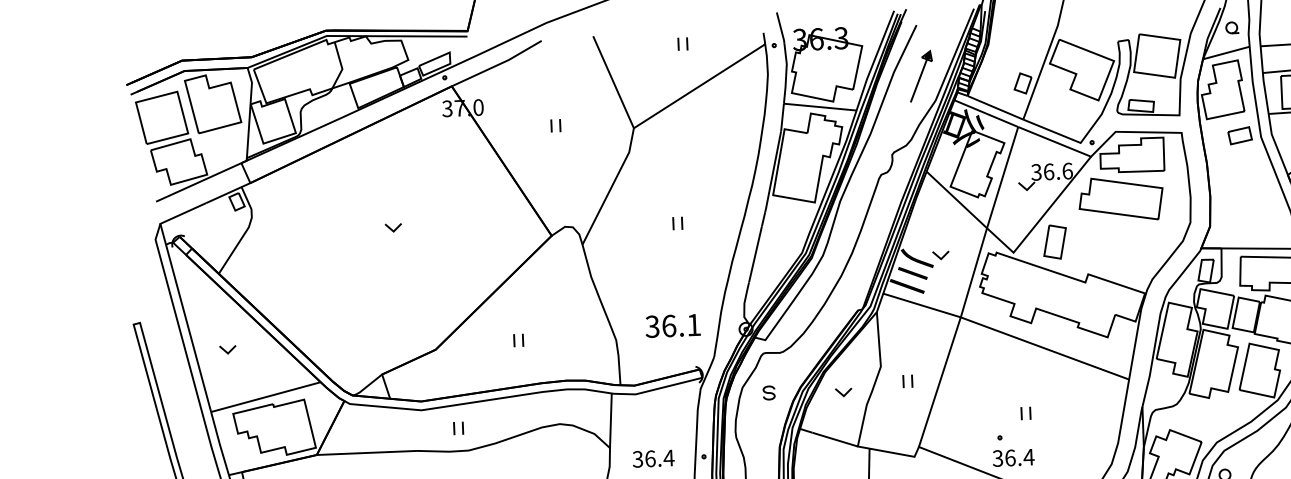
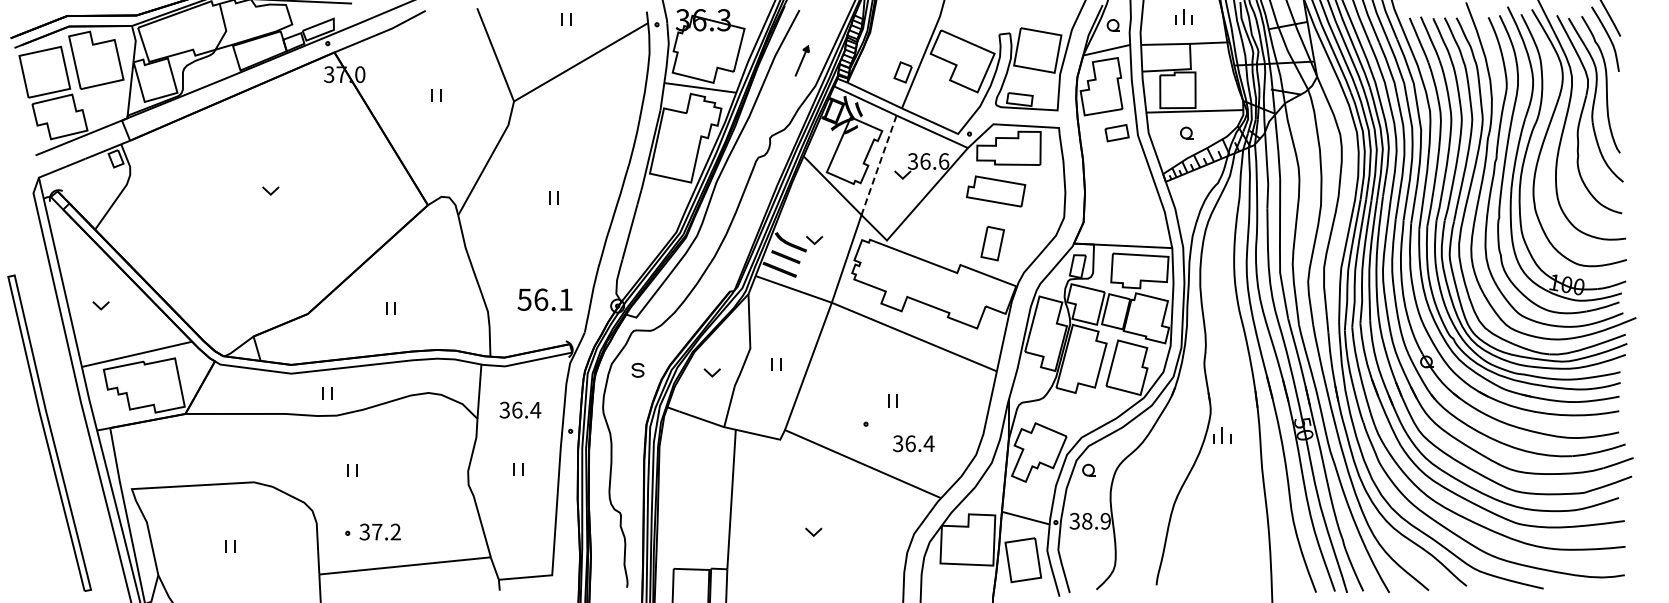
part: (921, 75) -> (802, 60), size x0.6
line: (1003, 177) -> (879, 165), solid -> dashed
part: (1120, 199) -> (995, 191), size x0.7
part: (1054, 242) -> (992, 243), moved
text: (652, 326) -> (524, 299), 36.1 -> 56.1
text: (1013, 457) -> (913, 443), moved
text: (653, 458) -> (520, 409), moved

